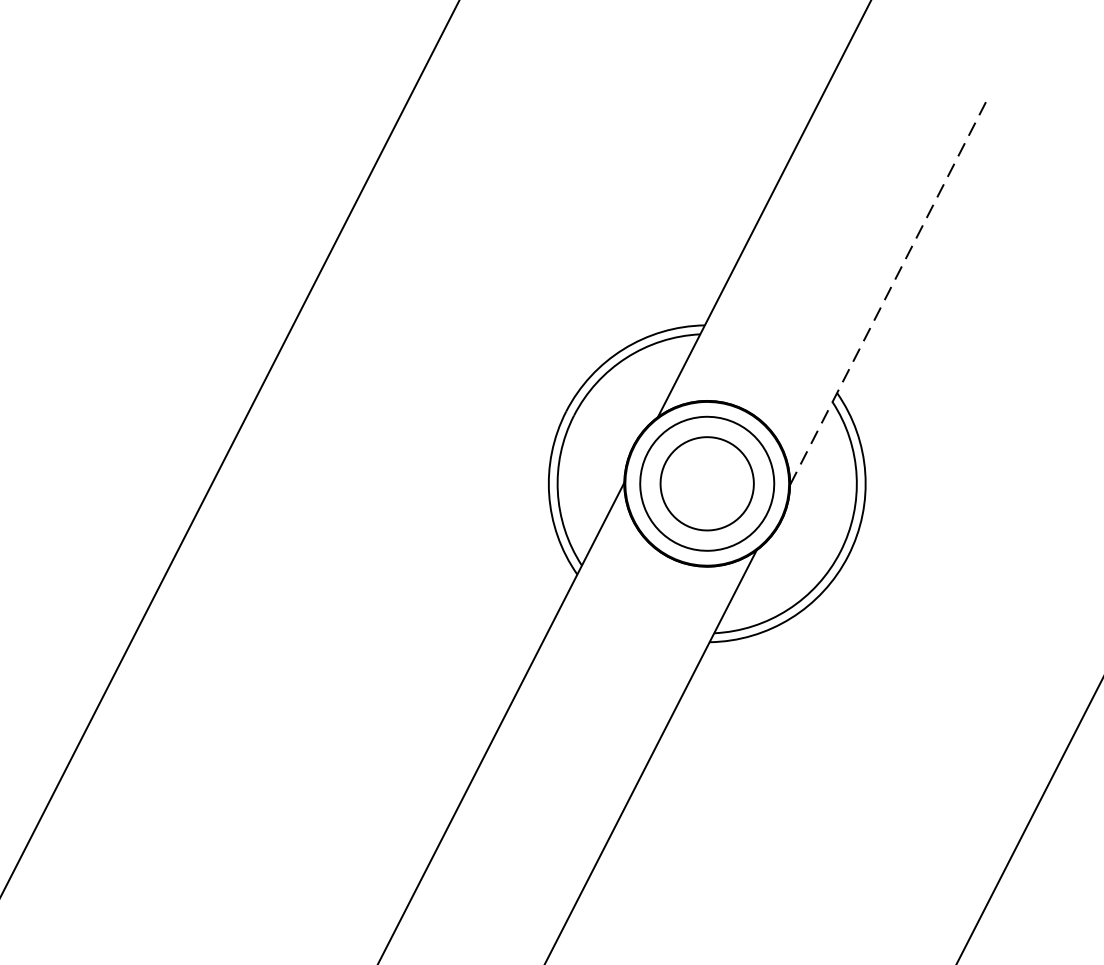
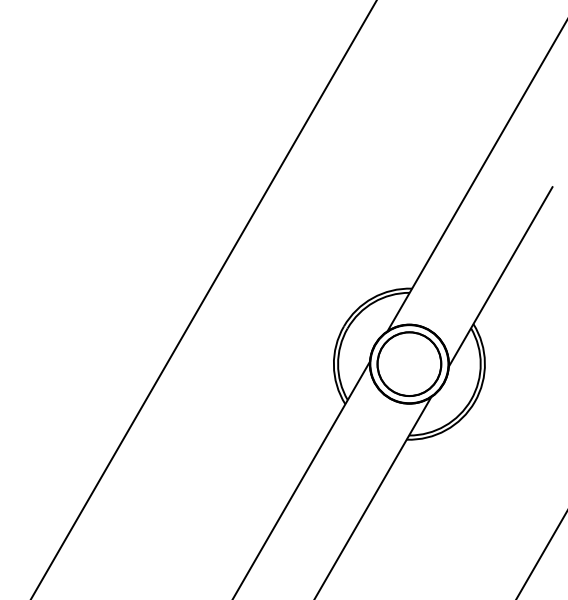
line: (888, 290) -> (500, 276), dashed -> solid
circle: (707, 482) -> (409, 363), size x1.43

